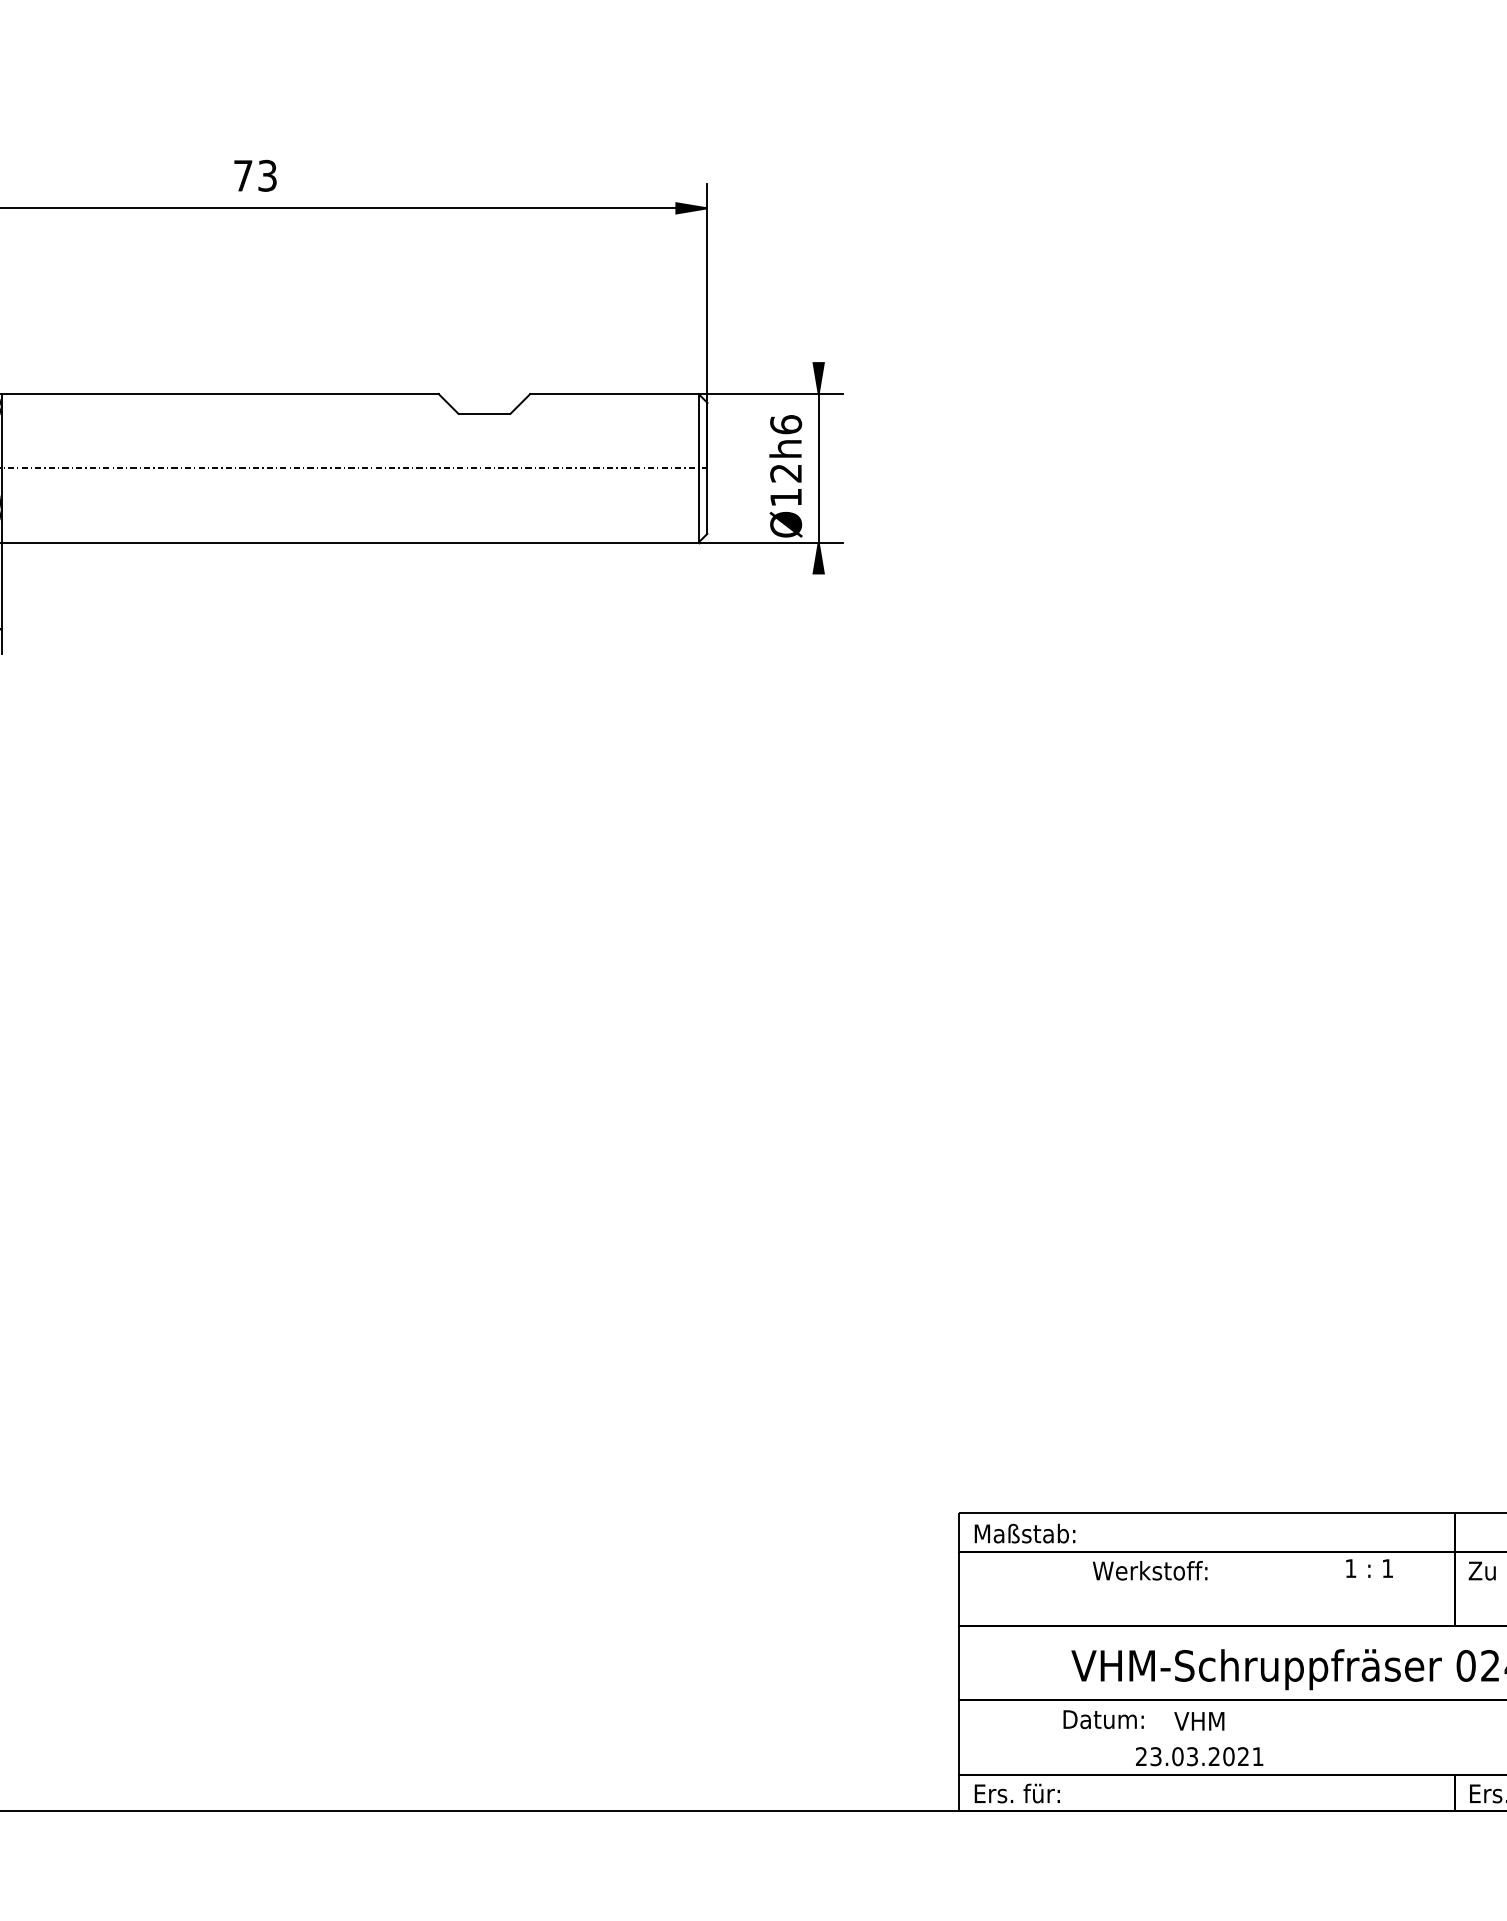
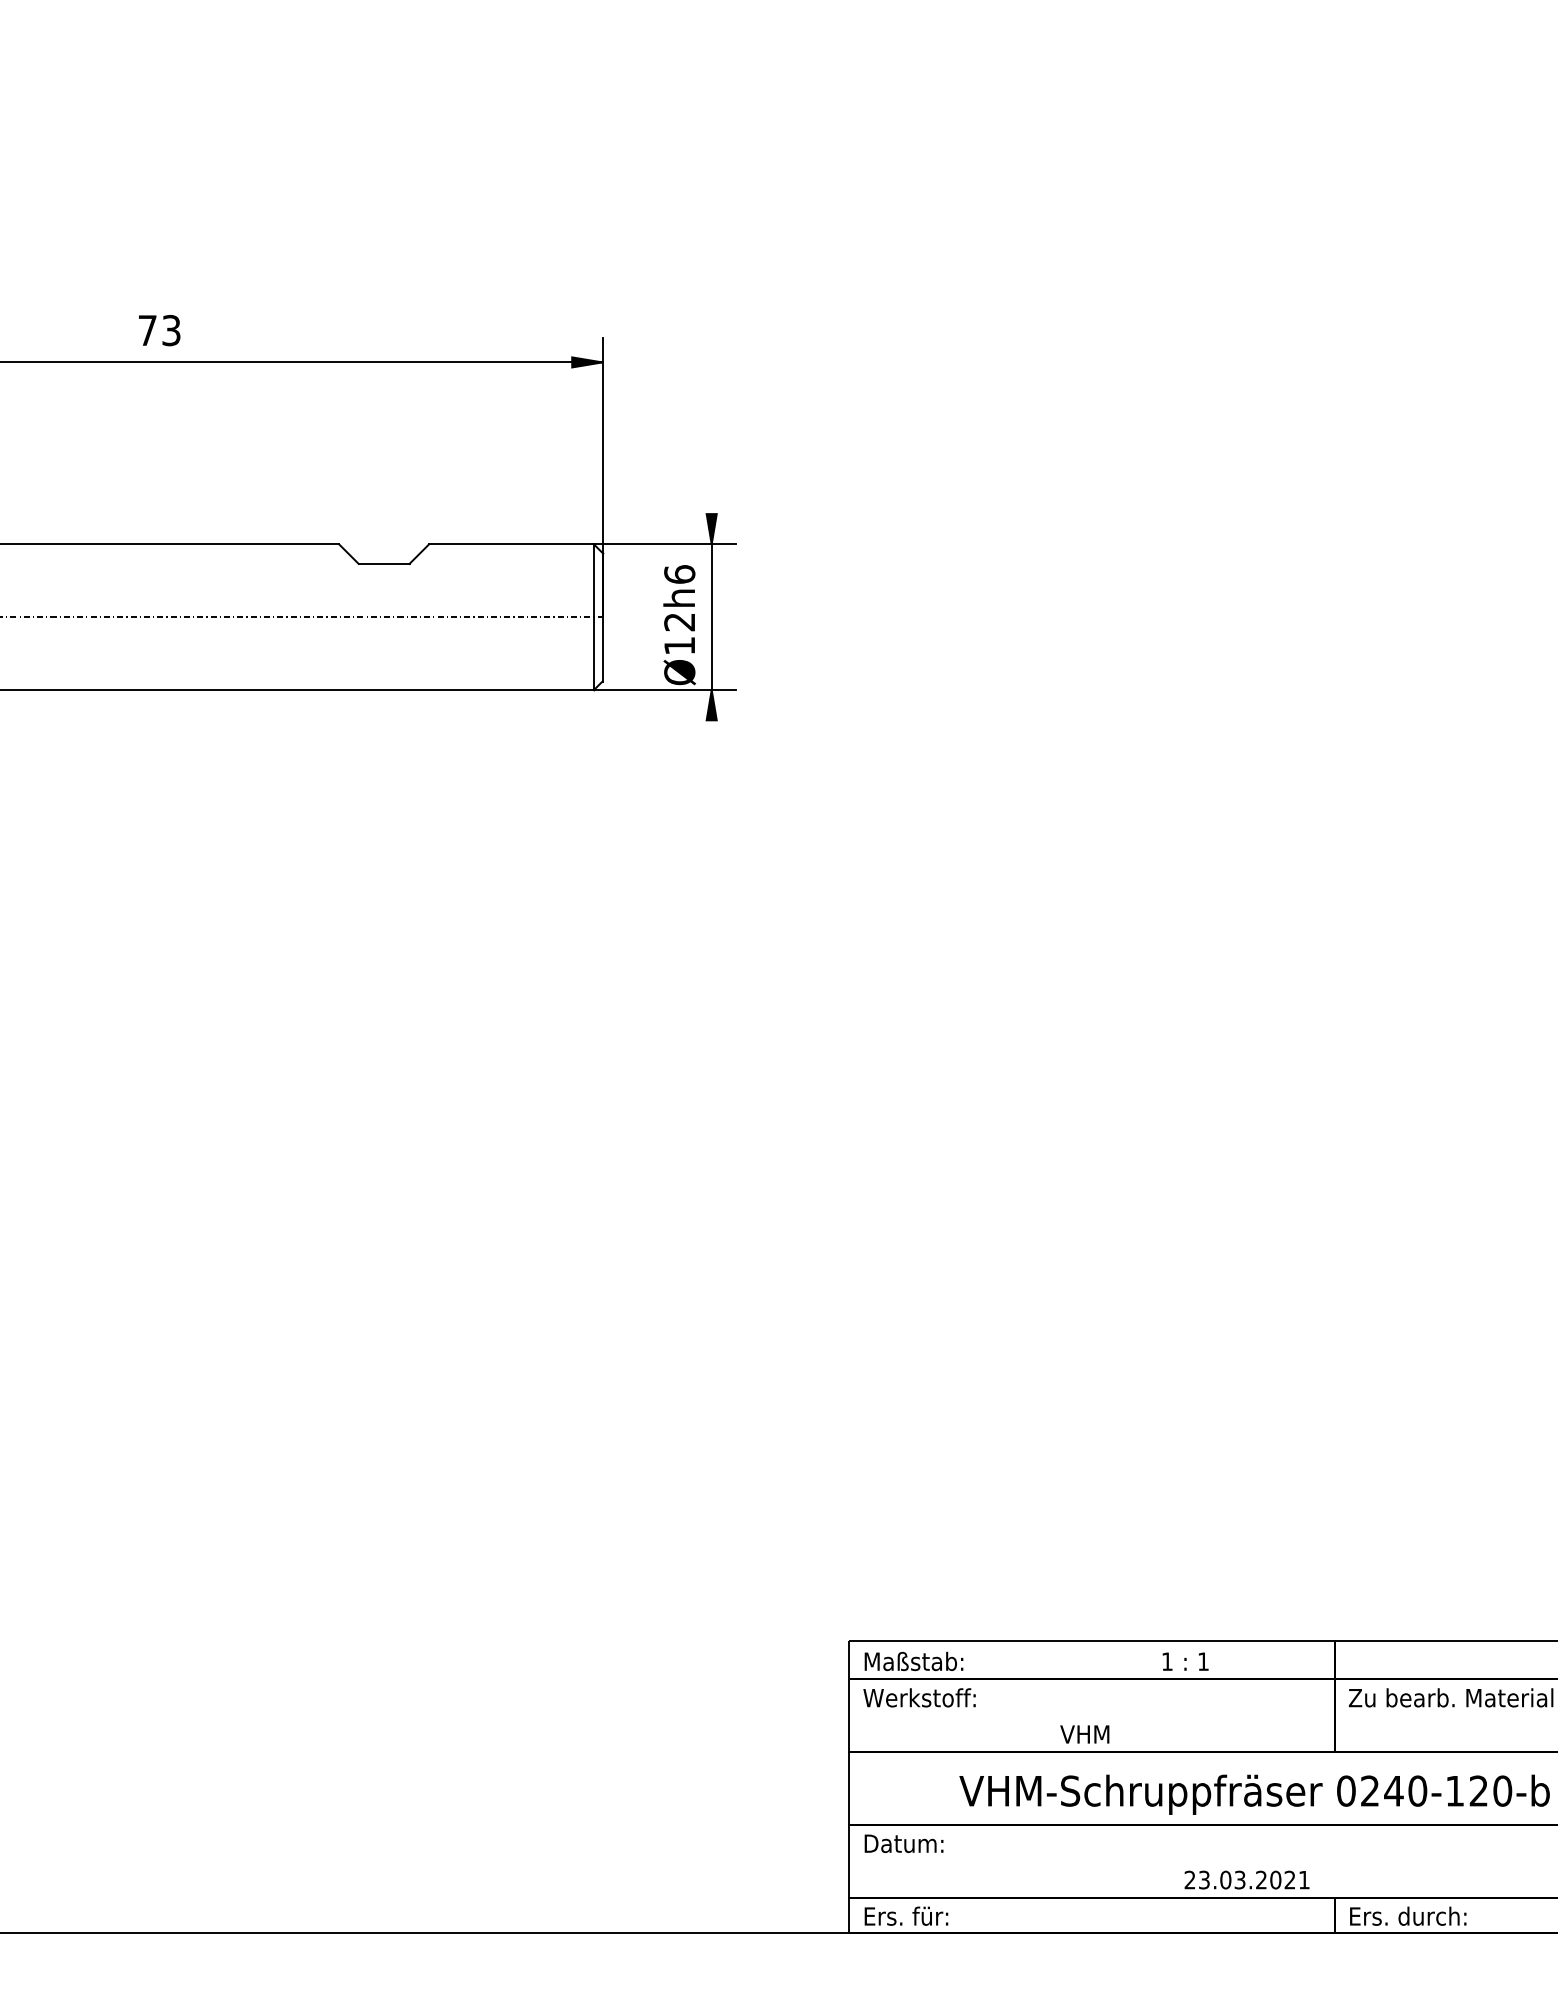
text: (1369, 1568) -> (1185, 1661), moved
text: (1150, 1570) -> (919, 1697), moved
text: (1103, 1719) -> (903, 1843), moved
text: (1199, 1721) -> (1084, 1734), moved
text: (1199, 1756) -> (1246, 1879), moved

